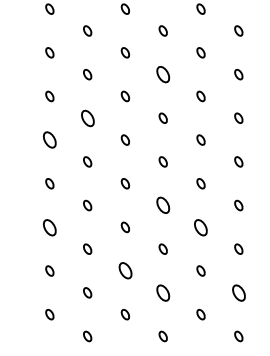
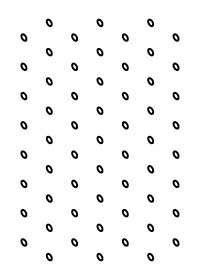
part: (162, 74) -> (99, 81), size x0.62
part: (86, 117) -> (48, 110), size x0.62
part: (49, 140) -> (23, 125), size x0.62
part: (162, 205) -> (99, 169), size x0.62
part: (49, 226) -> (23, 183), size x0.62
part: (201, 226) -> (125, 183), size x0.62
part: (125, 271) -> (74, 213), size x0.62
part: (162, 292) -> (99, 227), size x0.62
part: (238, 292) -> (150, 227), size x0.62

